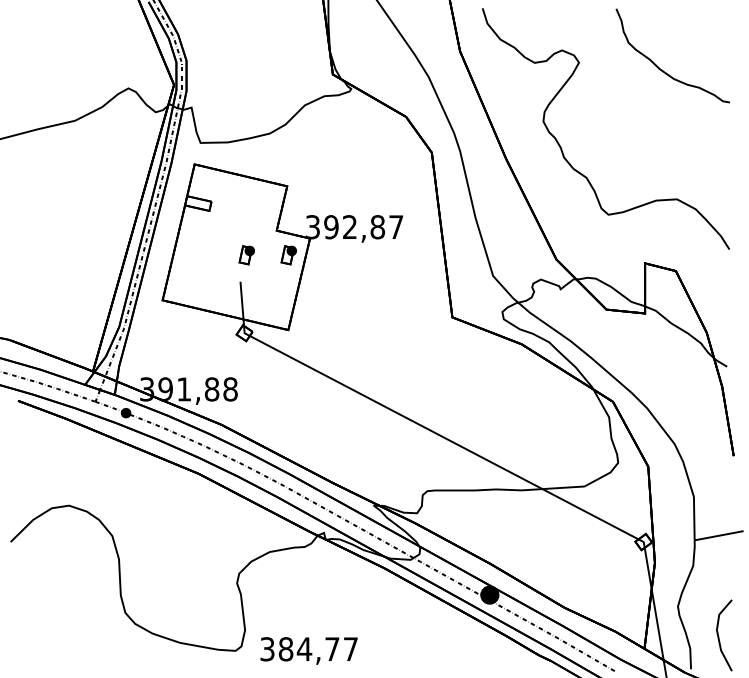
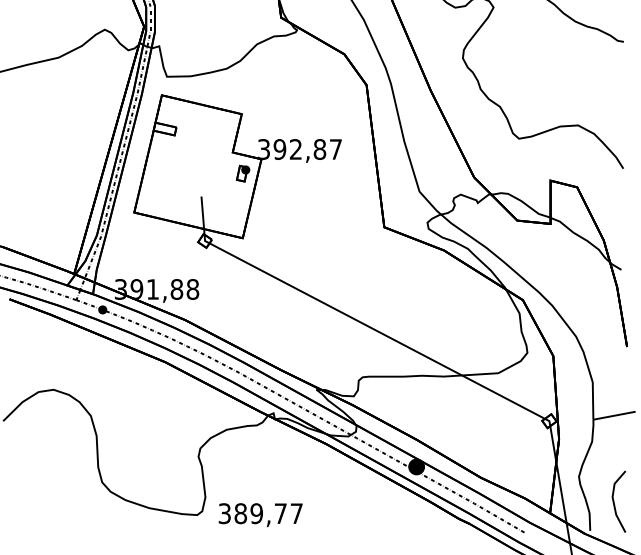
part: (246, 255) -> (206, 173), removed
text: (304, 649) -> (256, 513), 384,77 -> 389,77

